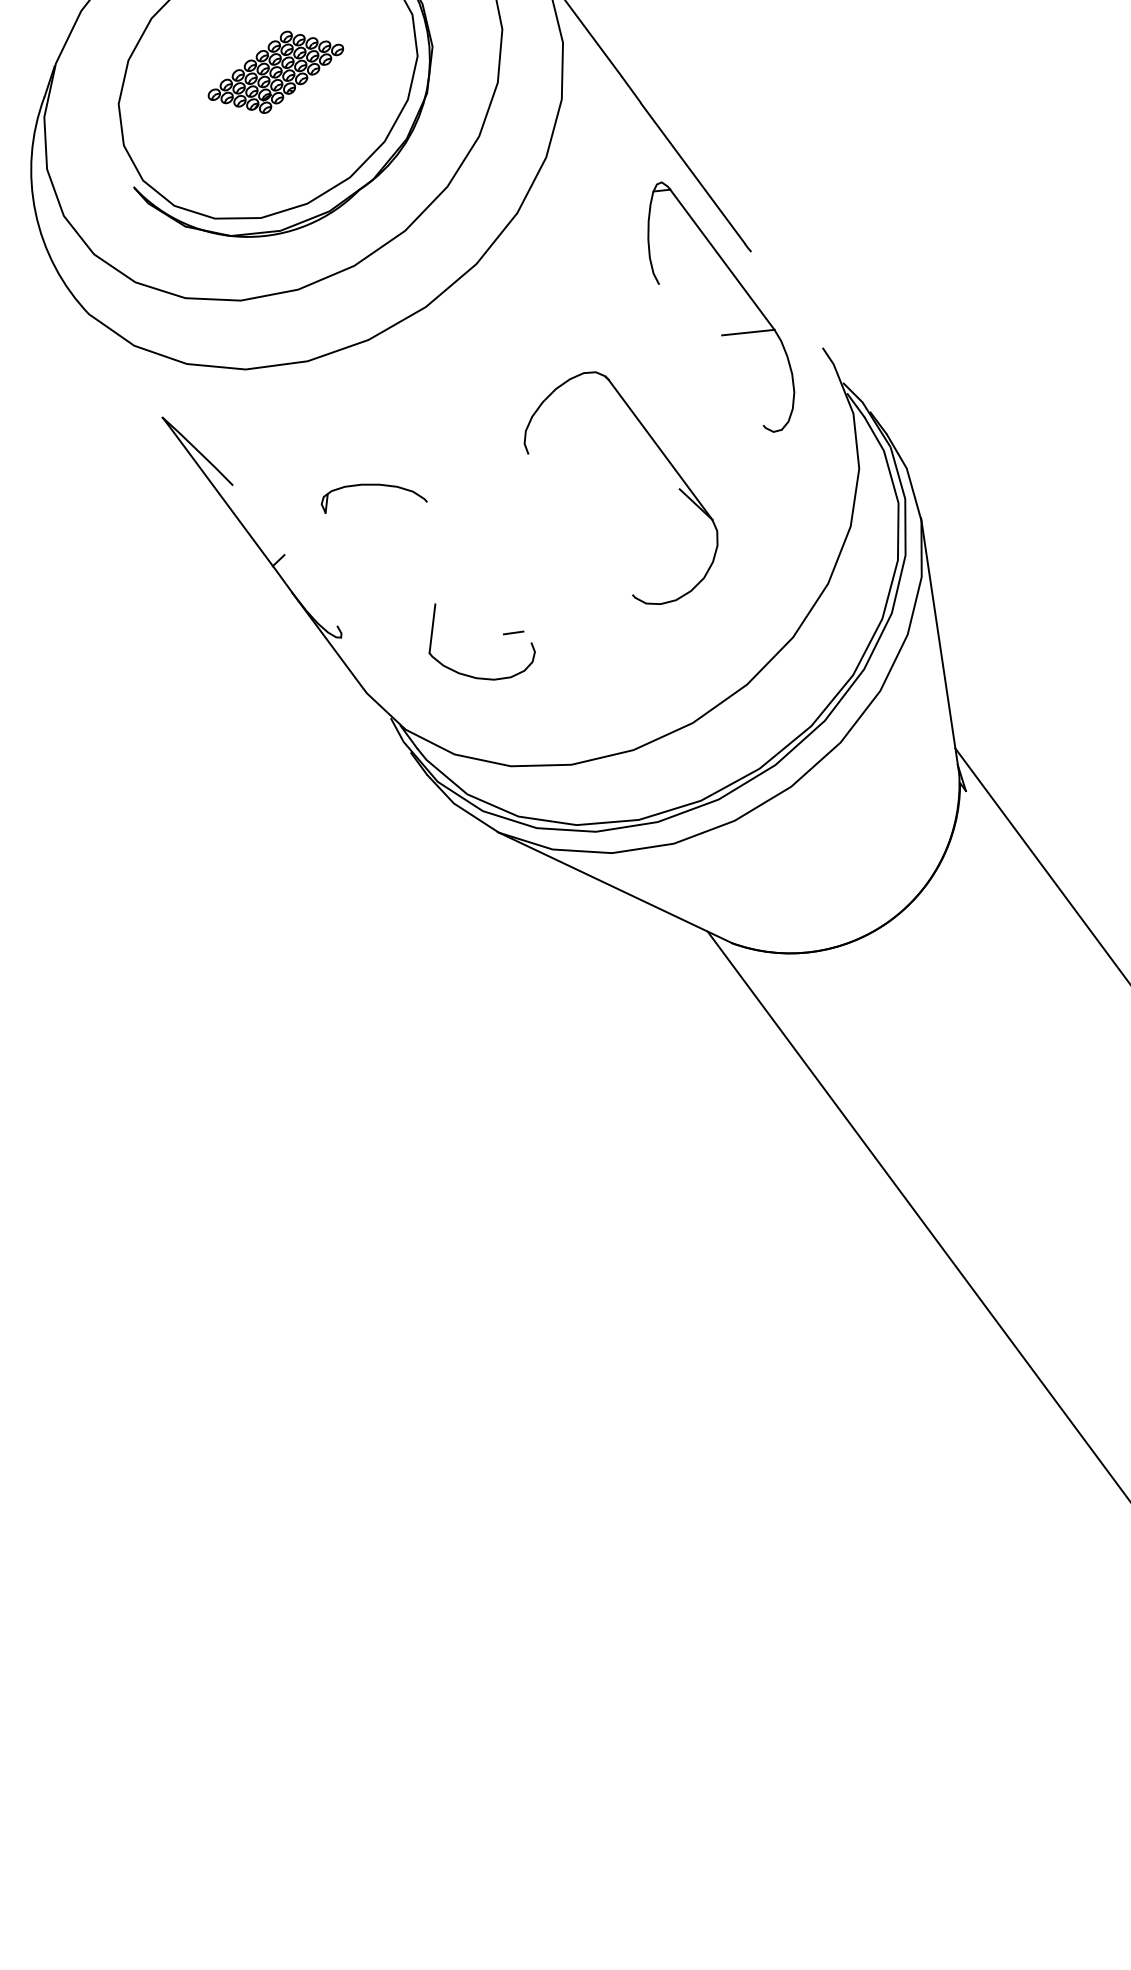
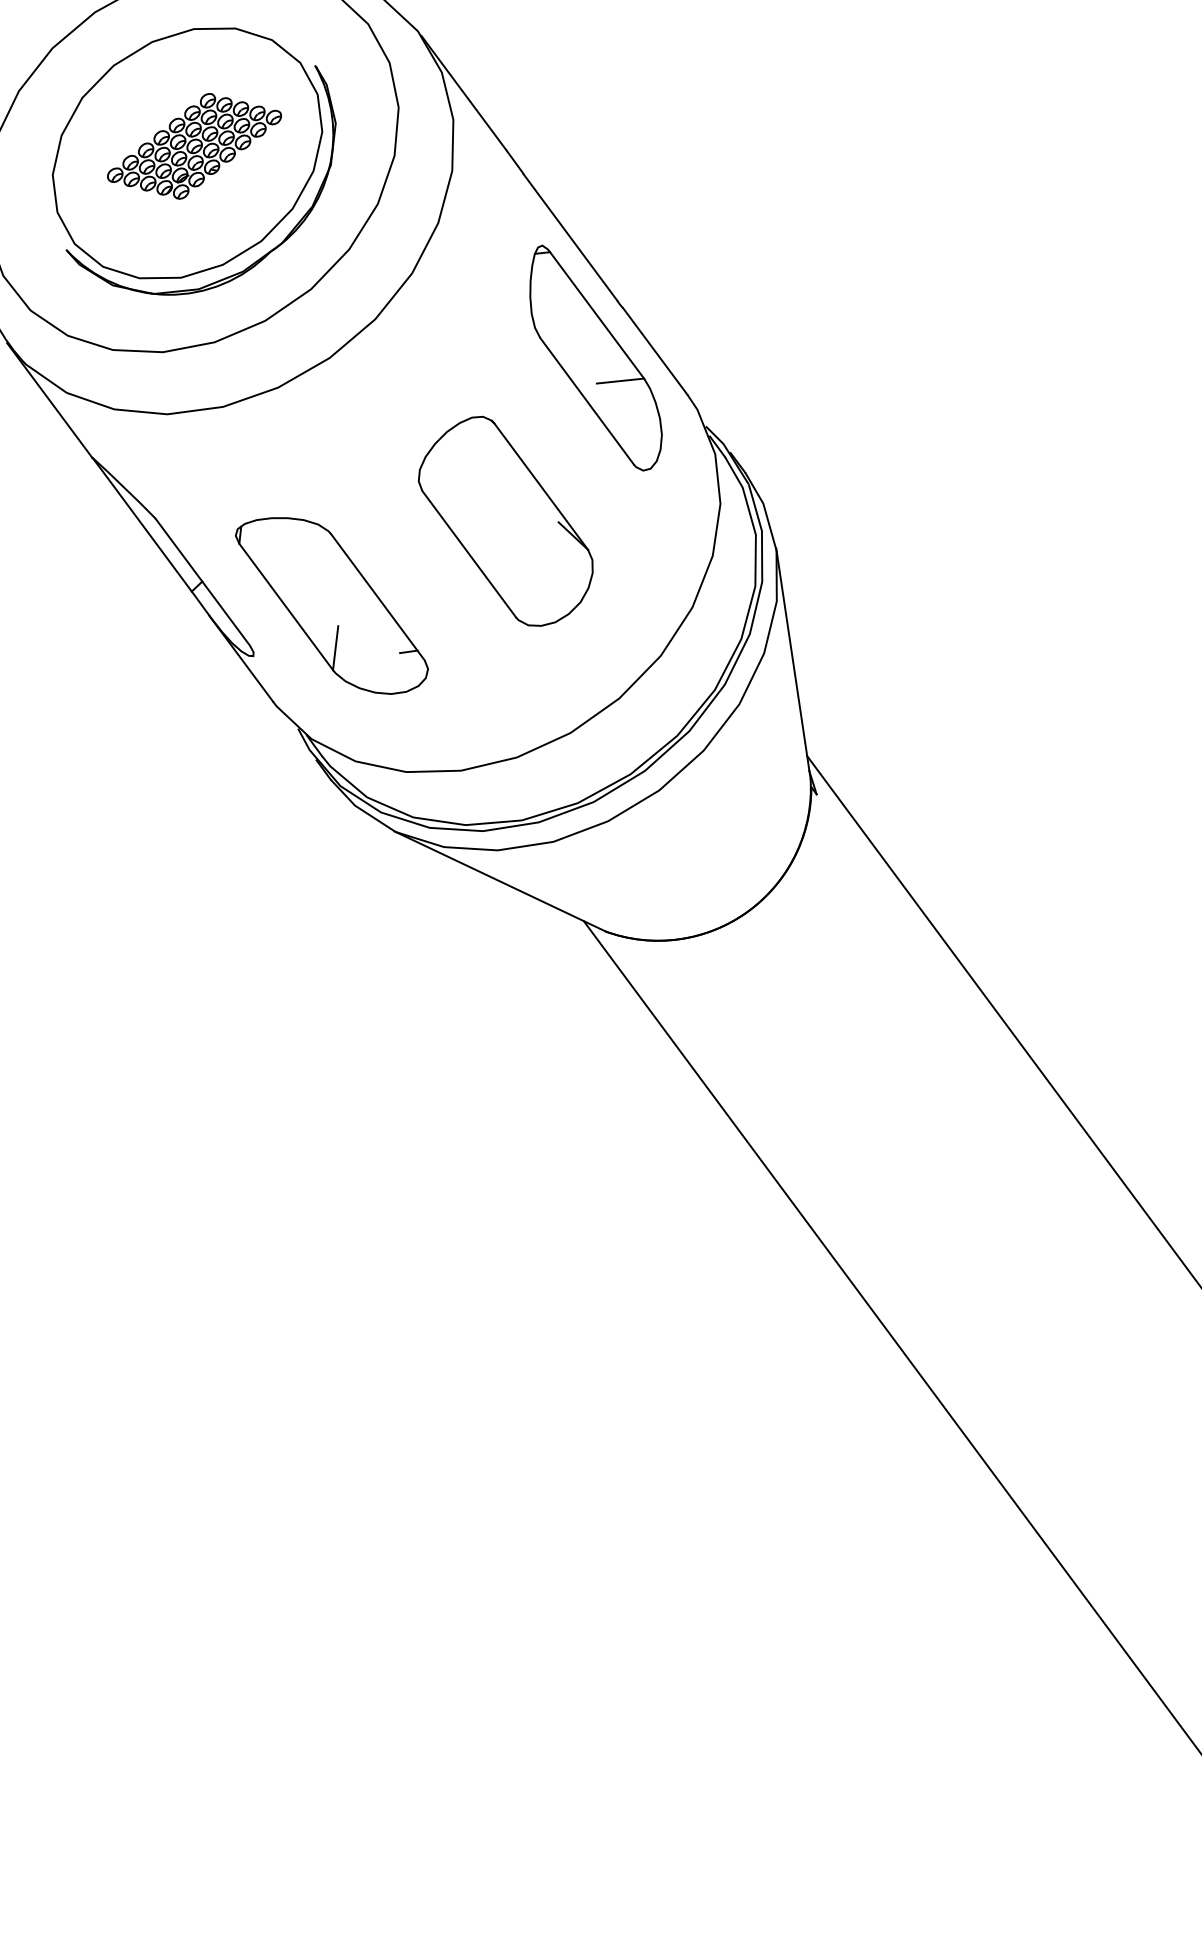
part: (275, 72) -> (194, 146), size x1.43
line: (787, 299) -> (655, 351), added
line: (115, 354) -> (49, 400), added
line: (710, 354) -> (586, 400), added
line: (580, 523) -> (469, 553), added
line: (284, 556) -> (202, 582), added
line: (478, 572) -> (377, 597), added
line: (377, 582) -> (286, 606), added

